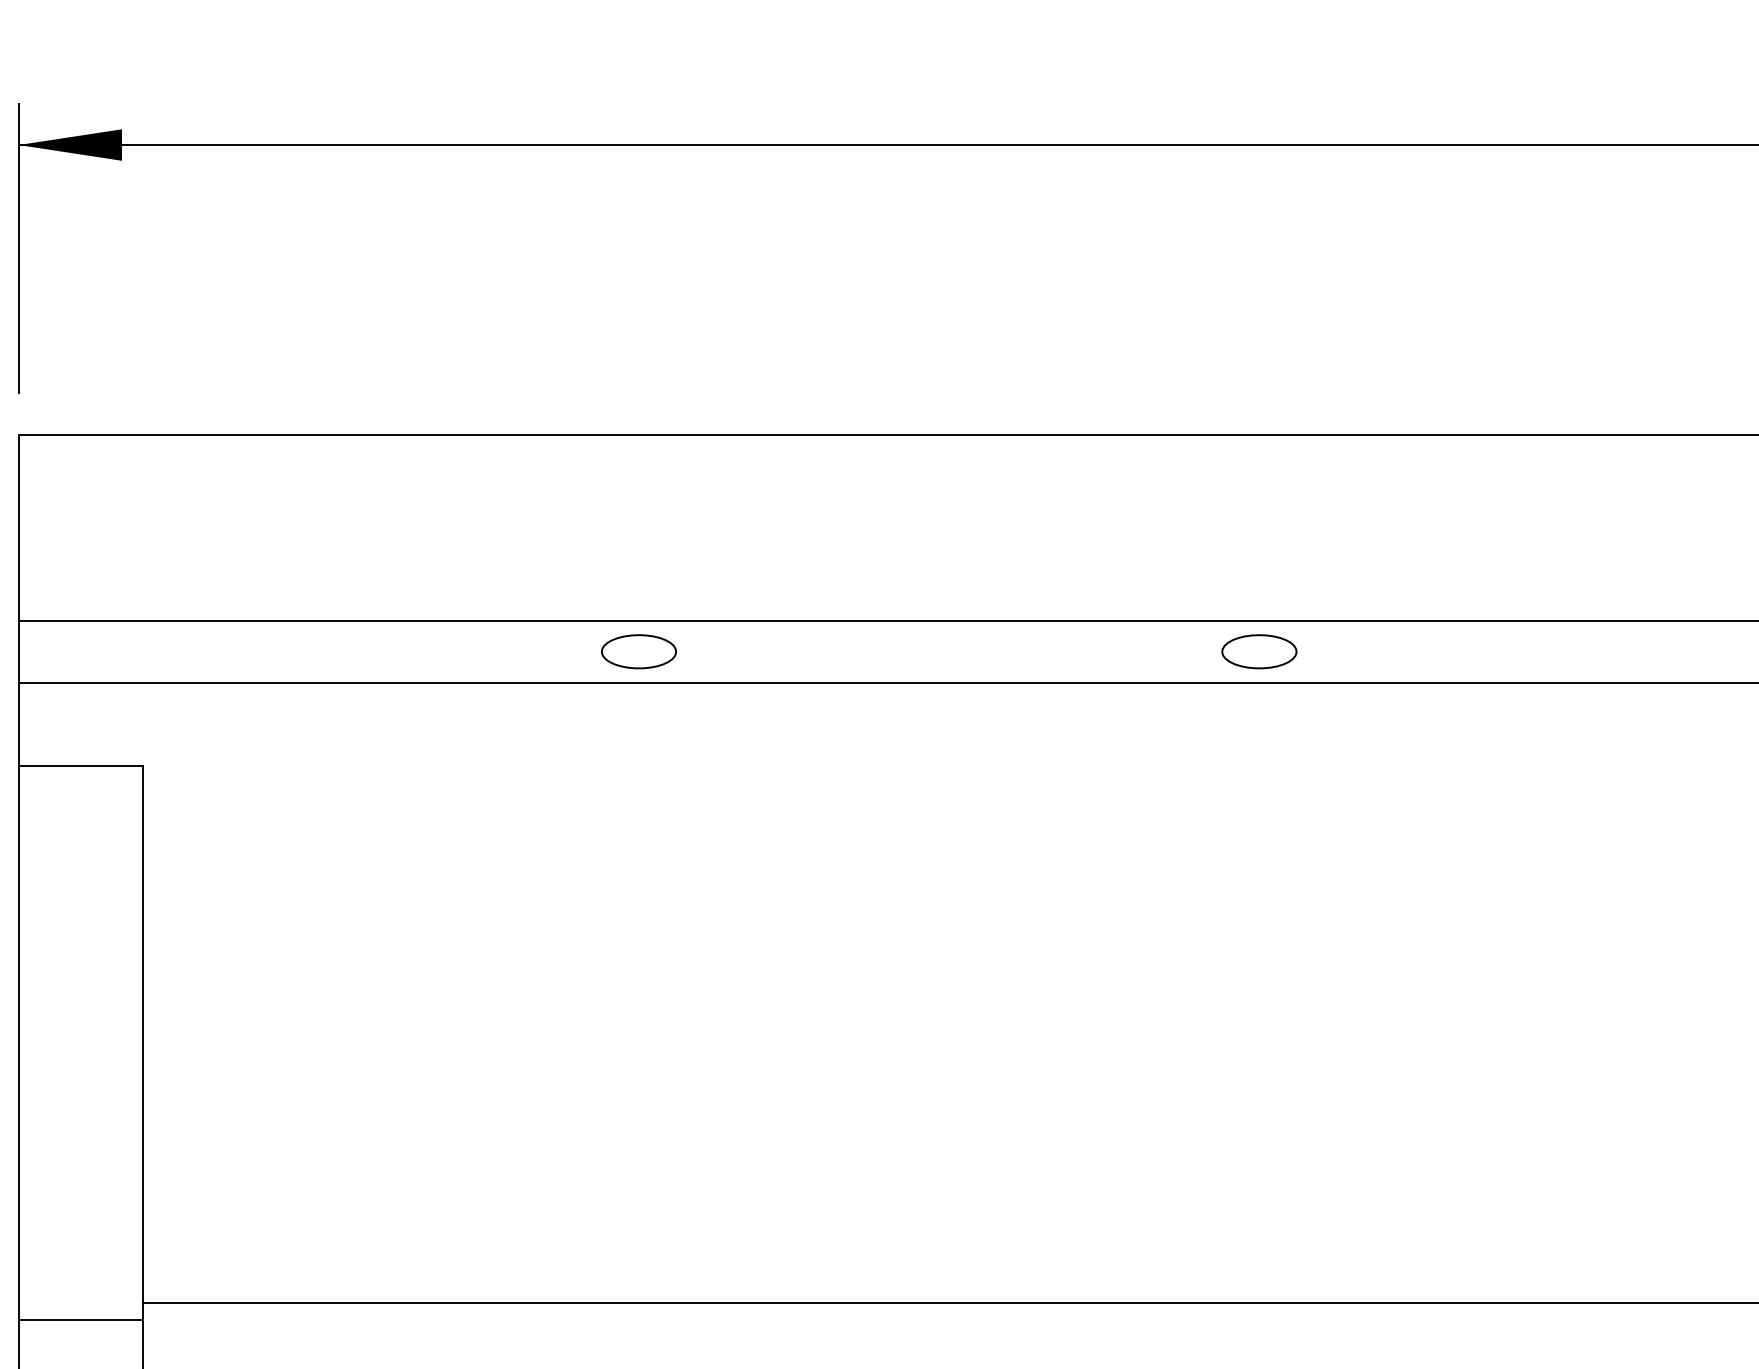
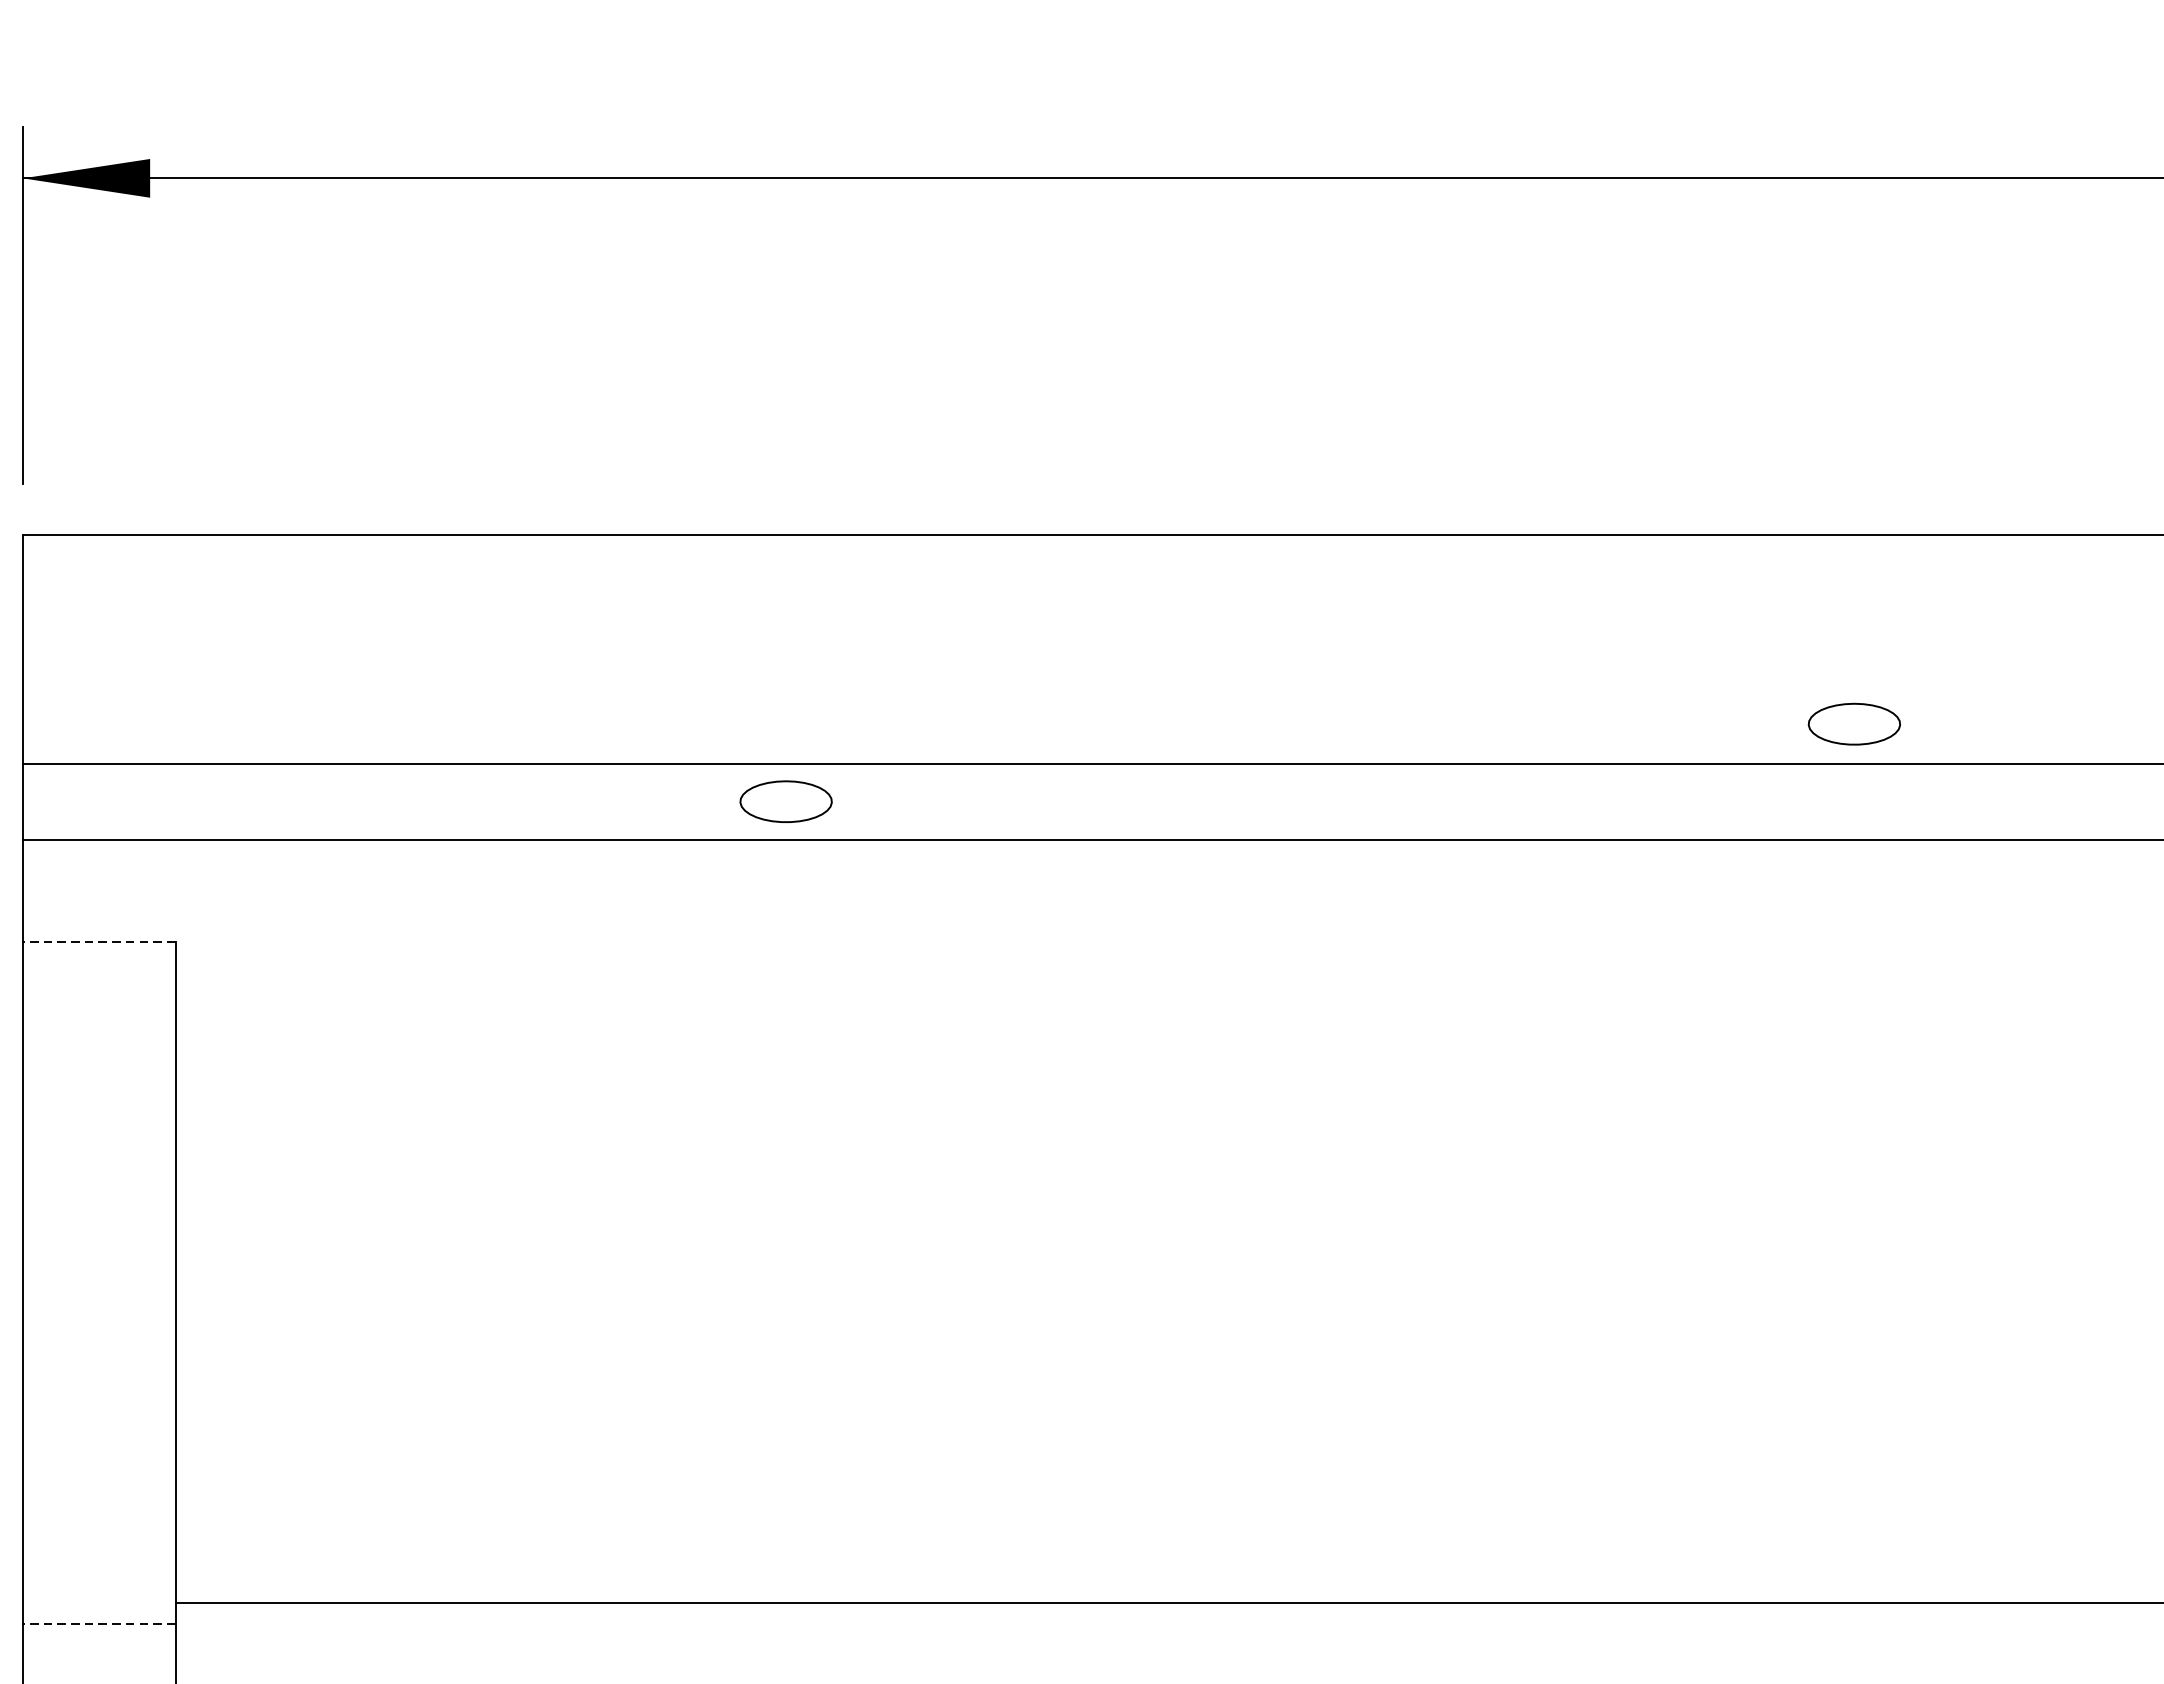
part: (1259, 651) -> (1854, 723), moved
line: (80, 765) -> (99, 941), solid -> dashed
line: (80, 1320) -> (99, 1624), solid -> dashed

